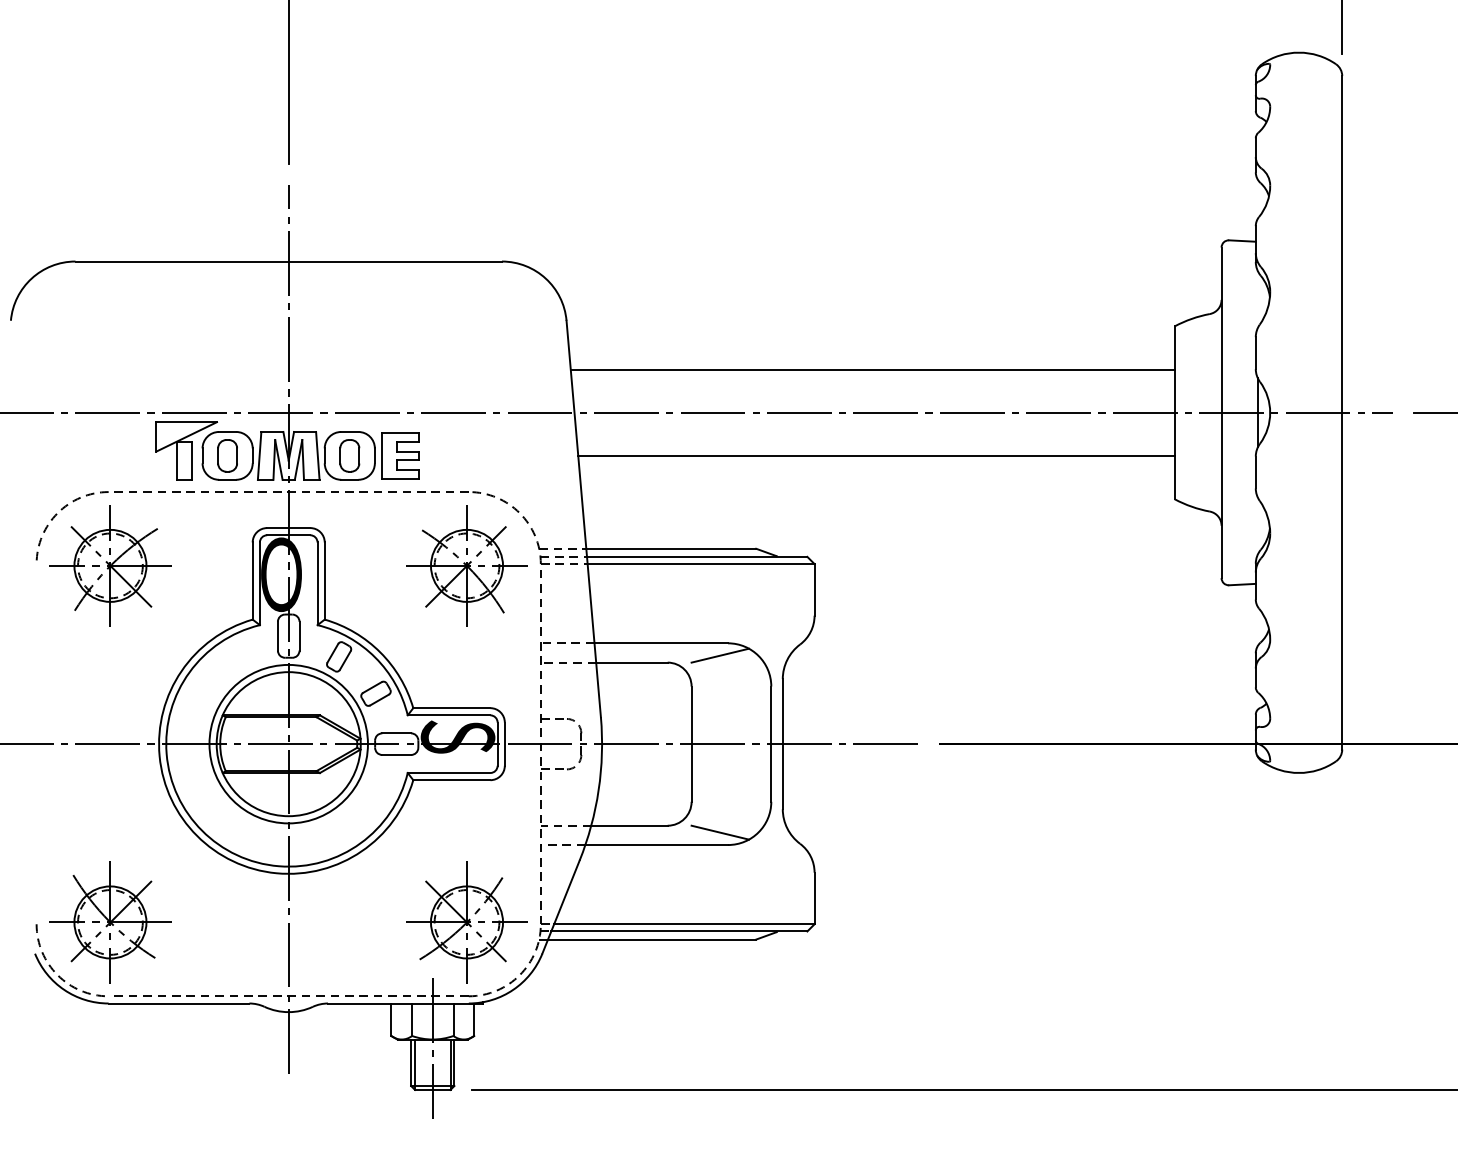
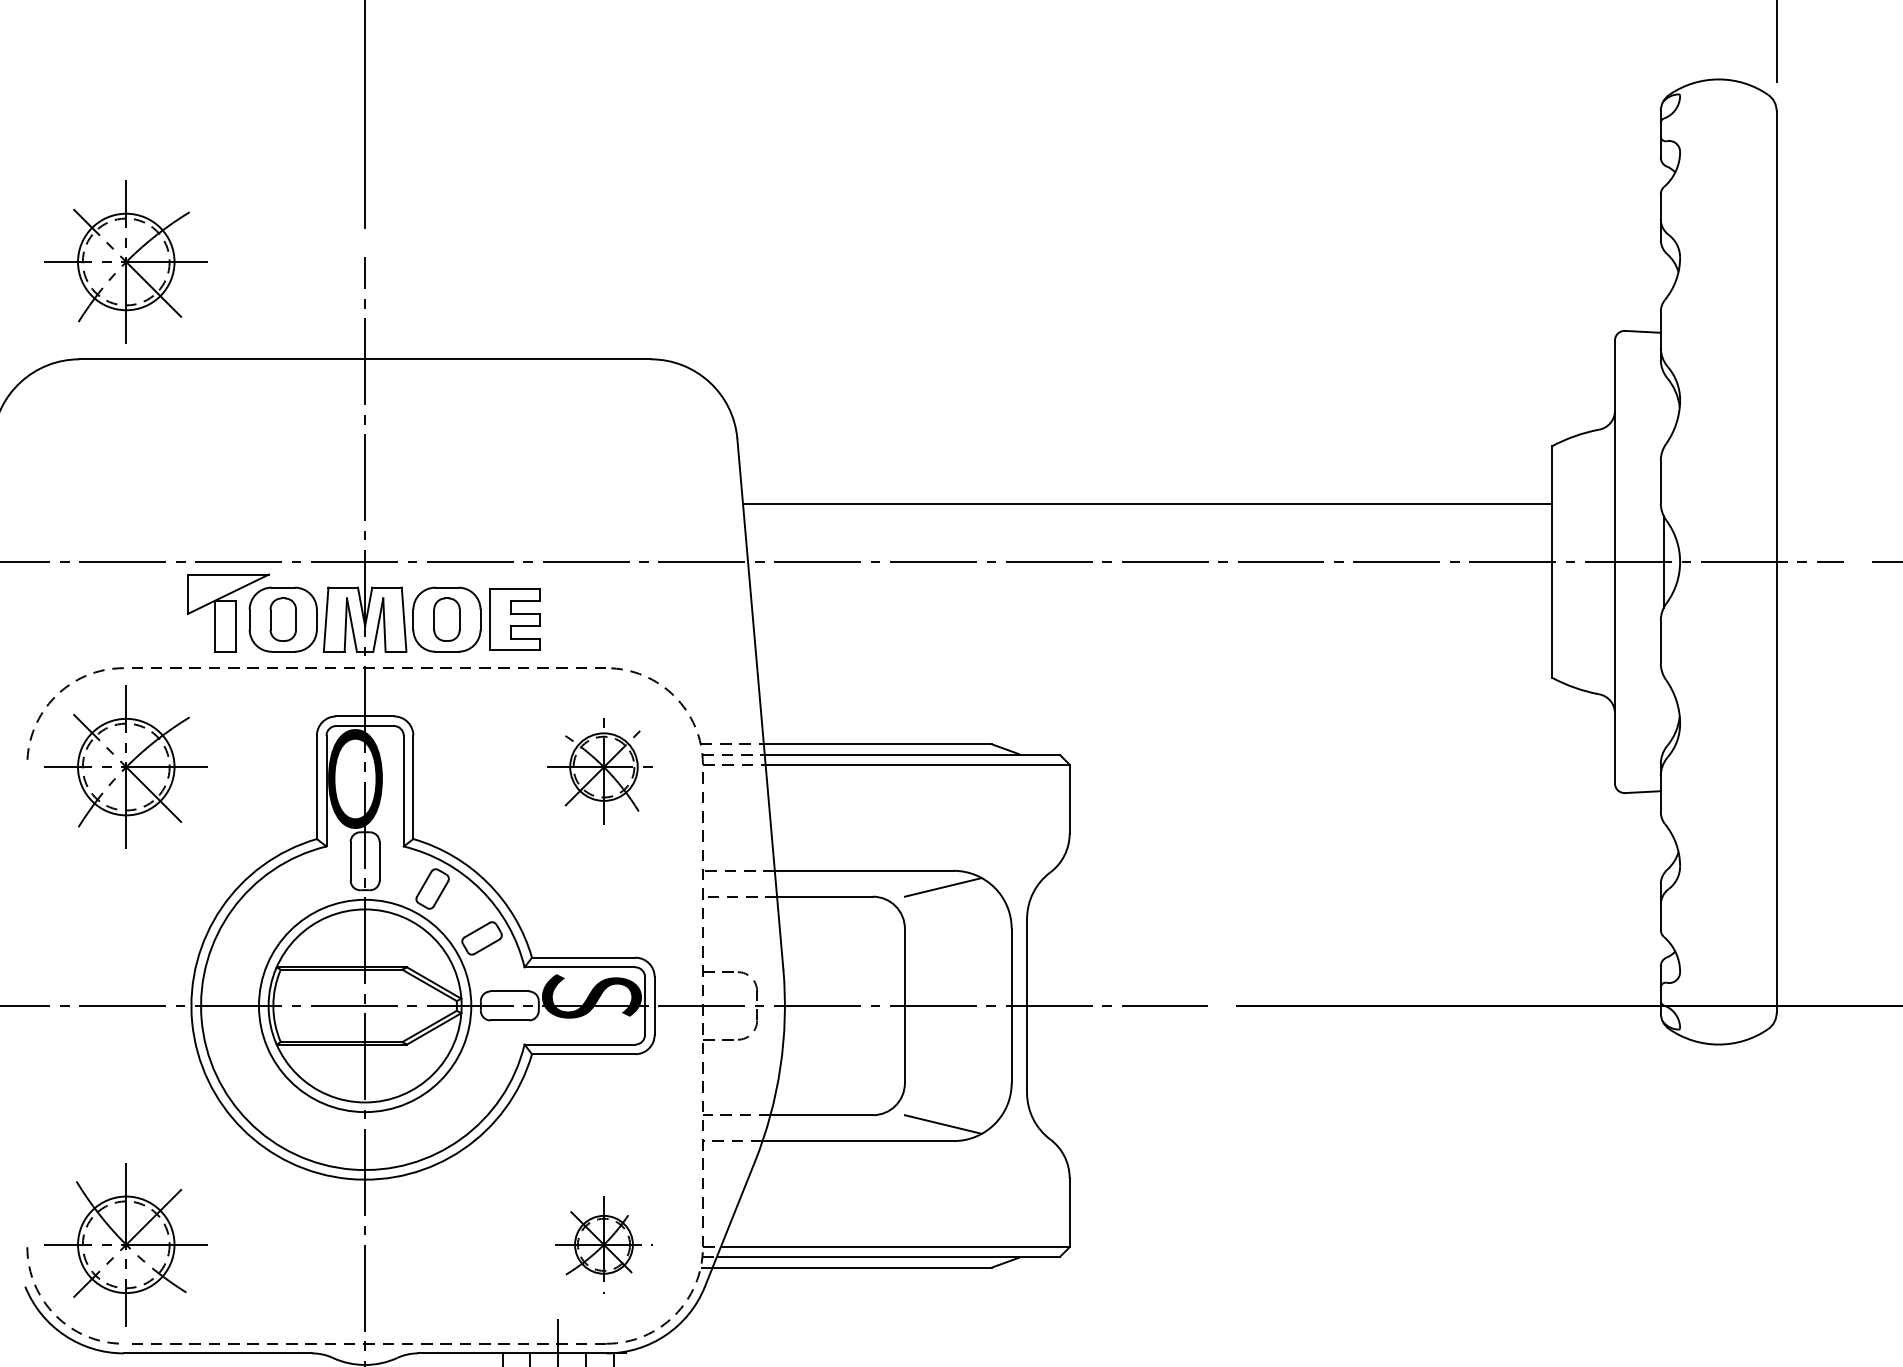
part: (110, 188) -> (126, 261), added
line: (876, 456) -> (1152, 620), removed
part: (466, 565) -> (603, 766), size x0.7
part: (466, 922) -> (603, 1244), size x0.6

